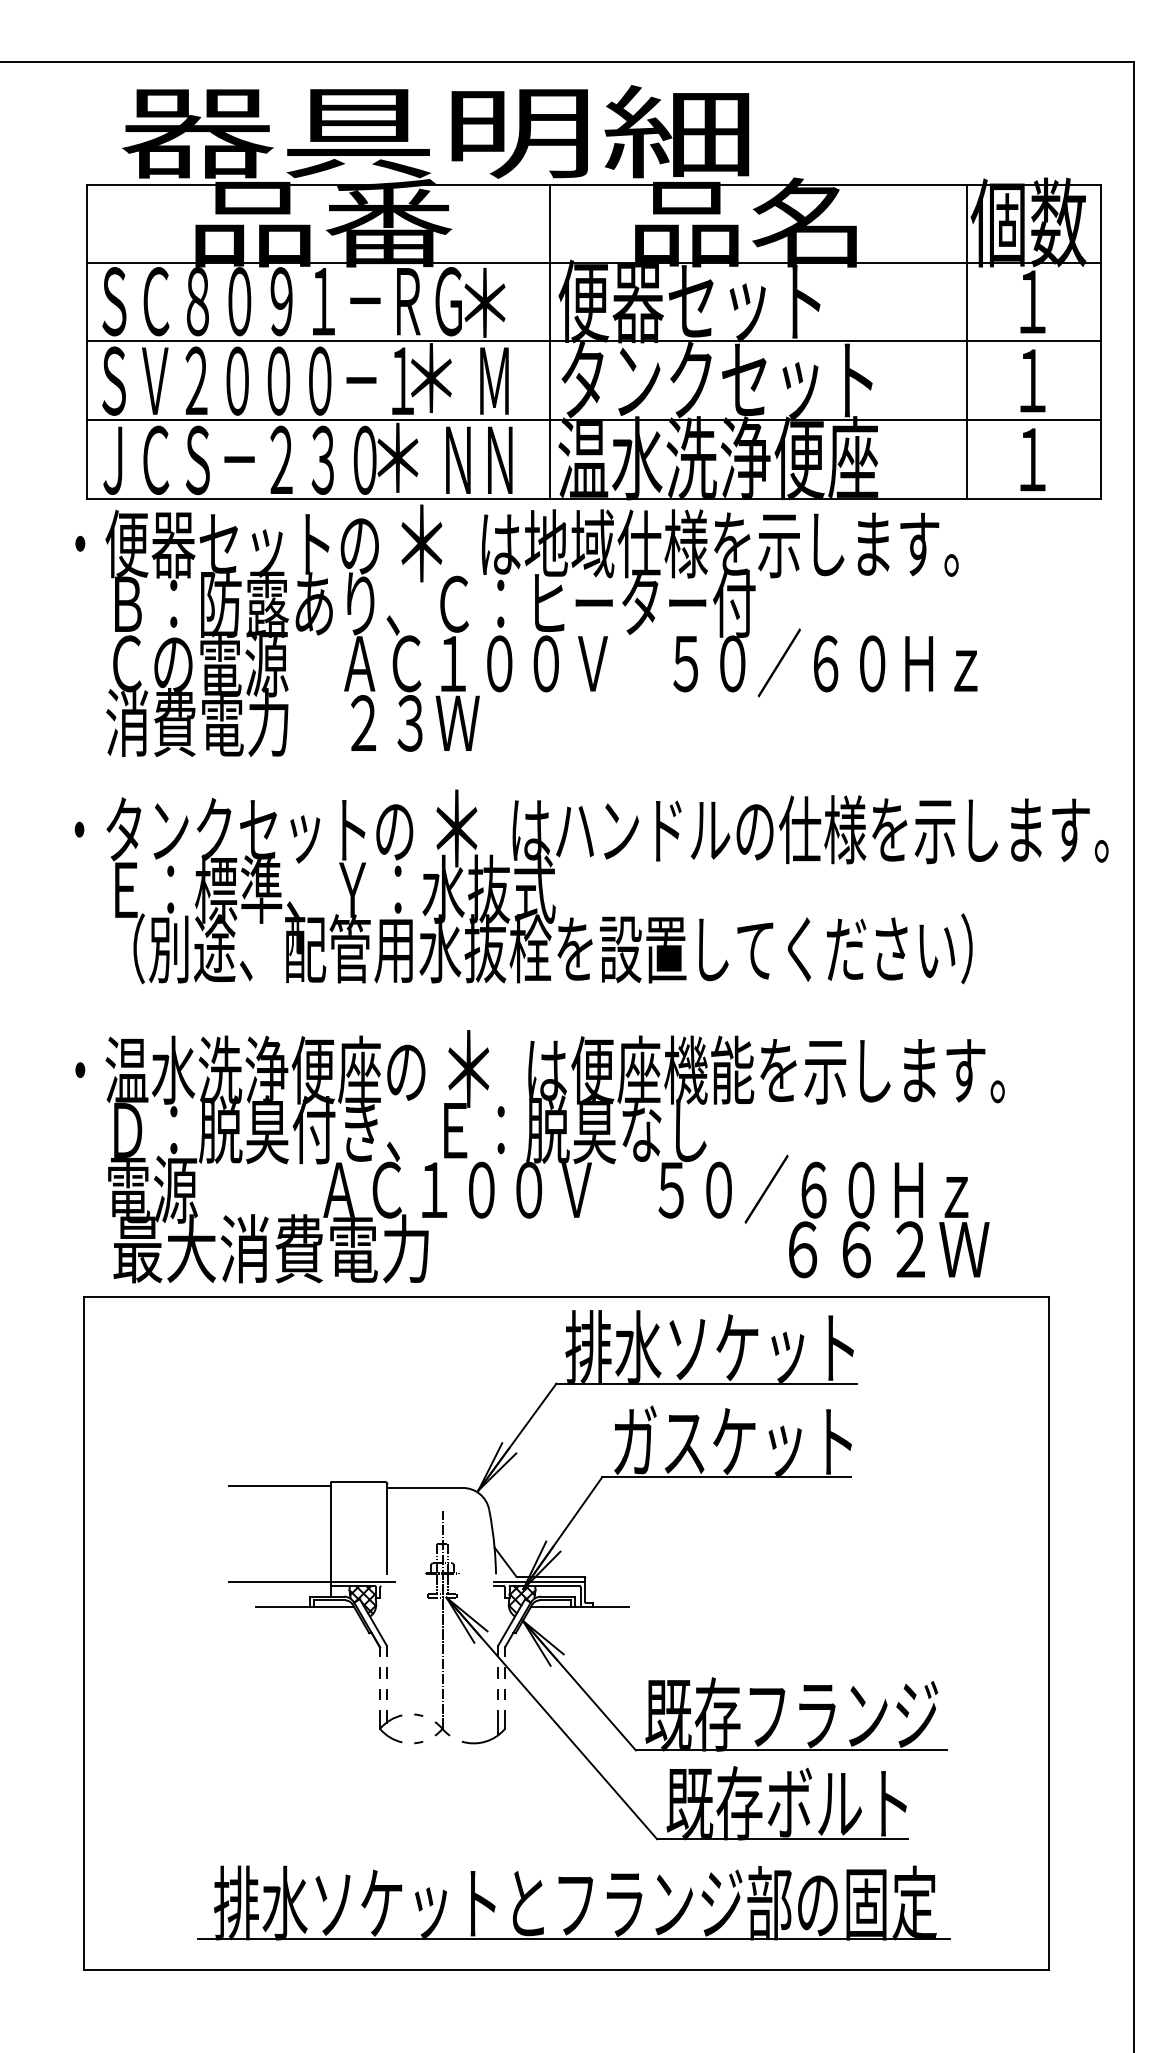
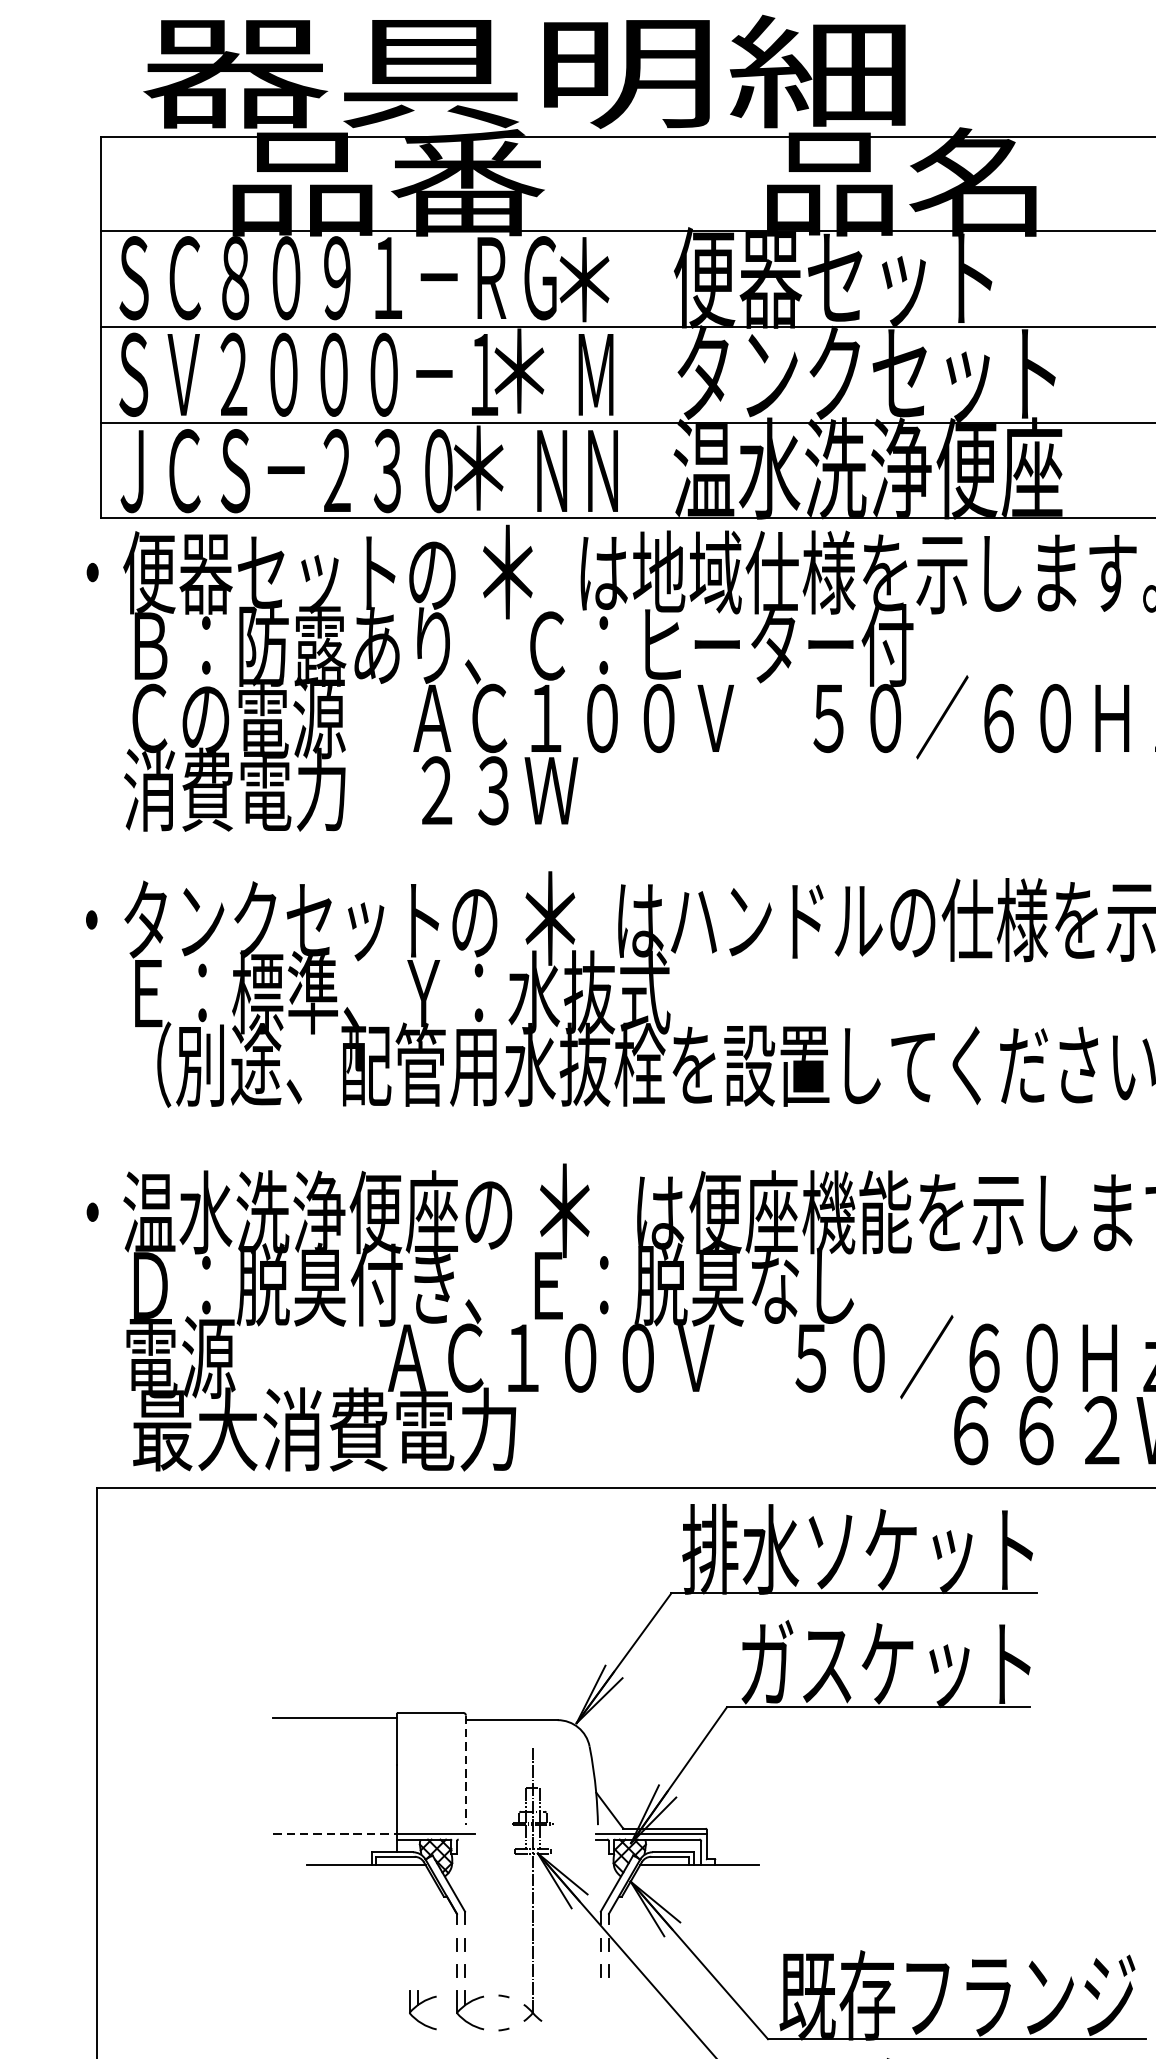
line: (550, 342) -> (664, 327), removed
line: (387, 1529) -> (466, 1770), solid -> dashed
line: (280, 1581) -> (335, 1833), solid -> dashed
part: (351, 1726) -> (422, 2010), added
part: (488, 1739) -> (588, 2025), removed

